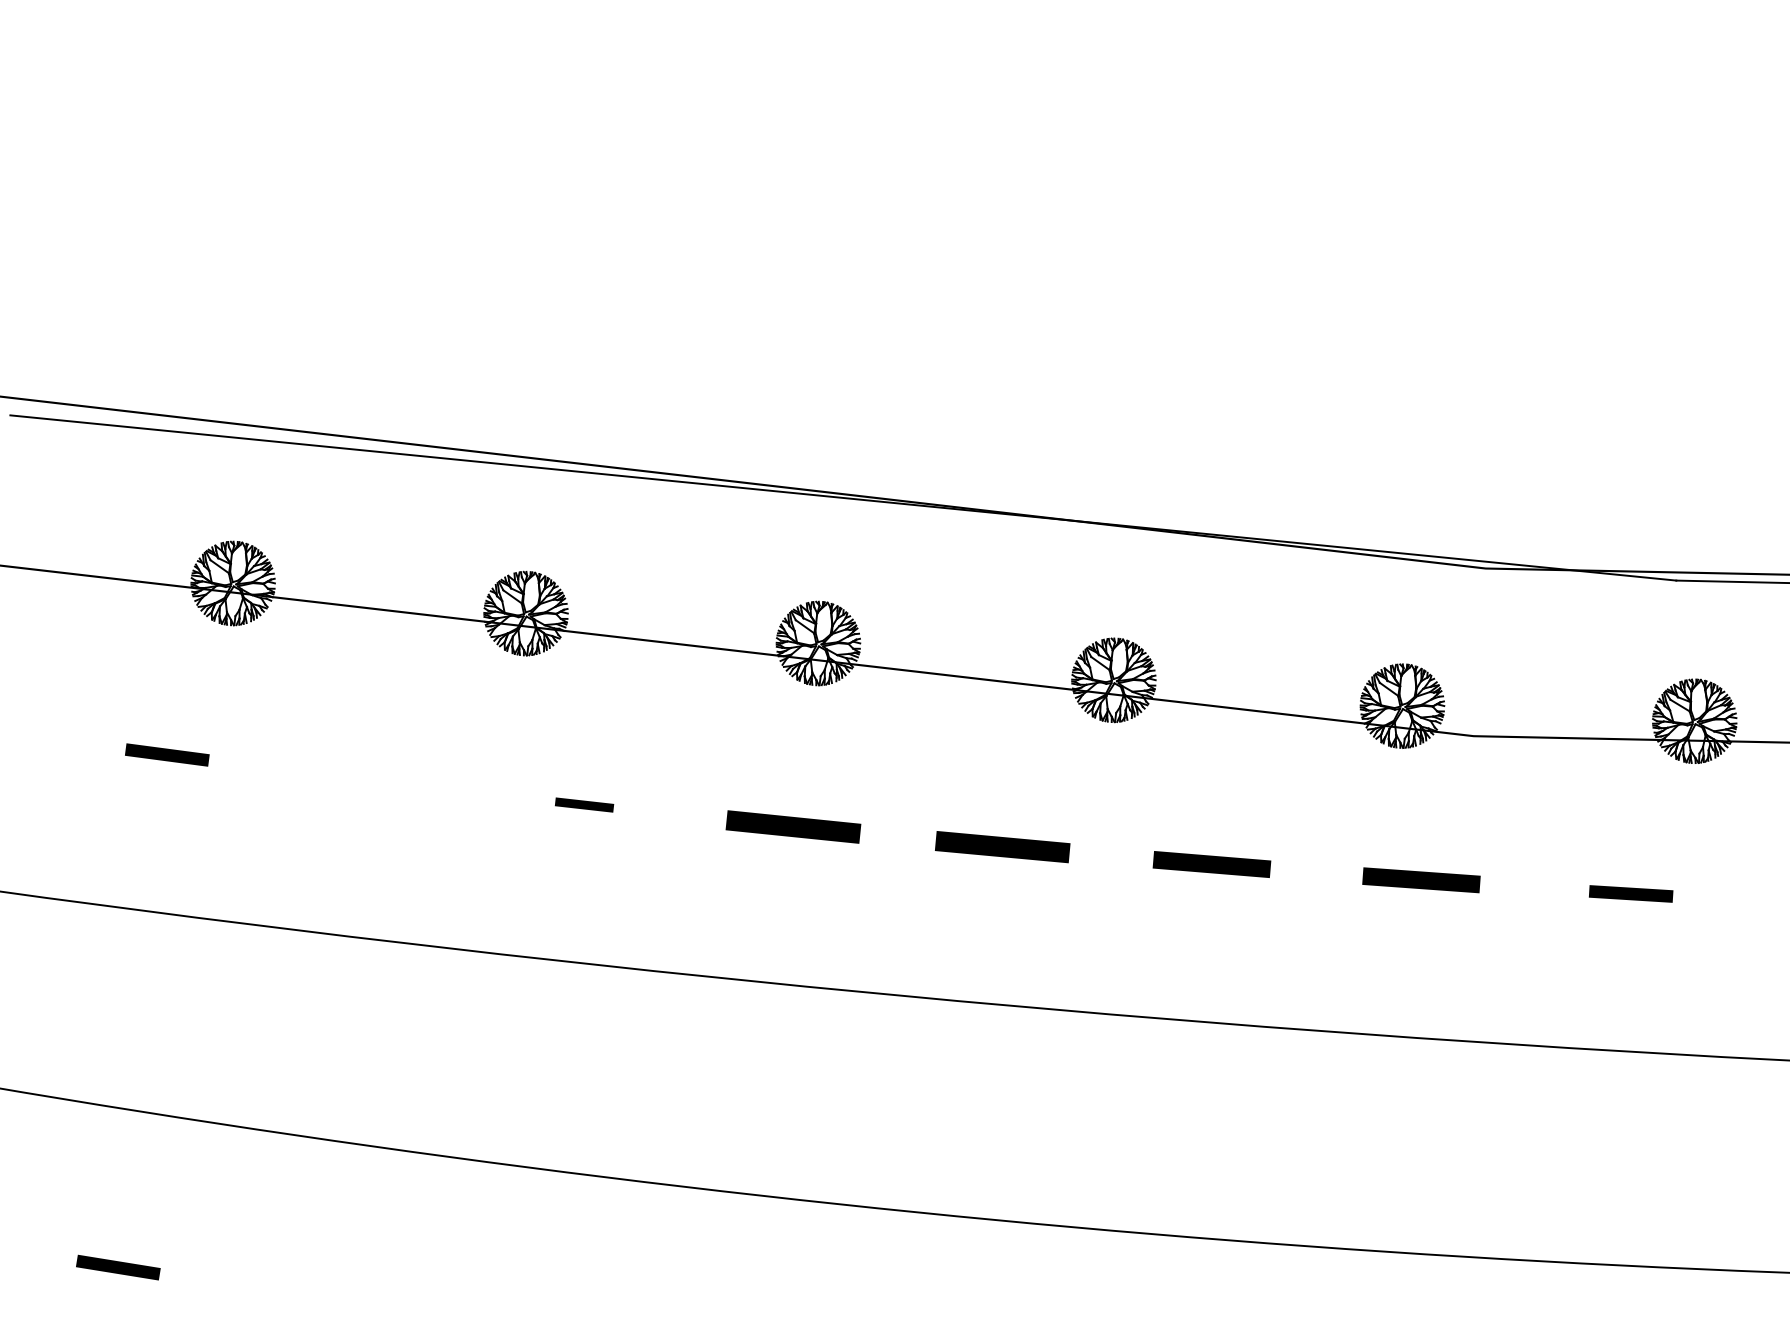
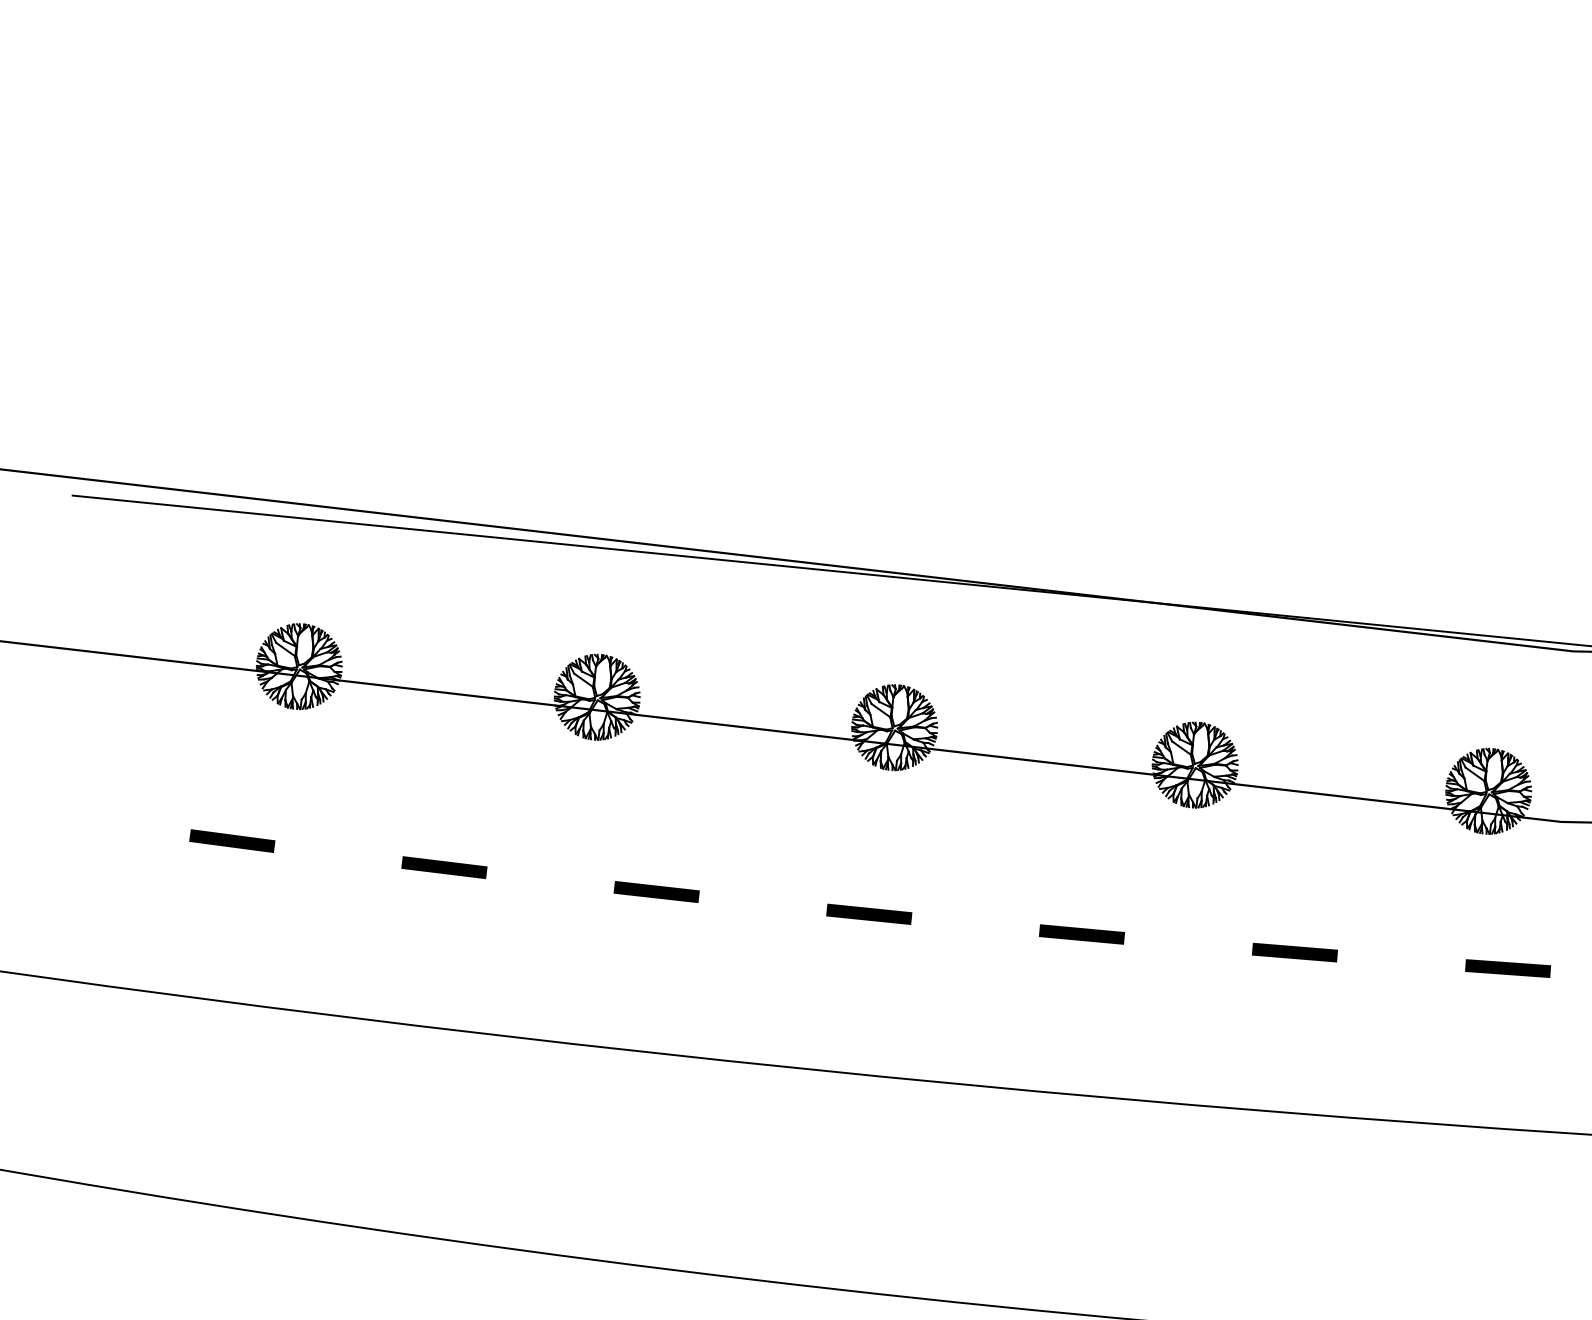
part: (375, 780) -> (444, 867), added
part: (584, 804) -> (656, 891), size x1.43
part: (793, 826) -> (869, 913), size x0.62
part: (1002, 846) -> (1081, 934), size x0.62
part: (1211, 864) -> (1294, 952), size x0.71
part: (1421, 880) -> (1508, 968), size x0.71

